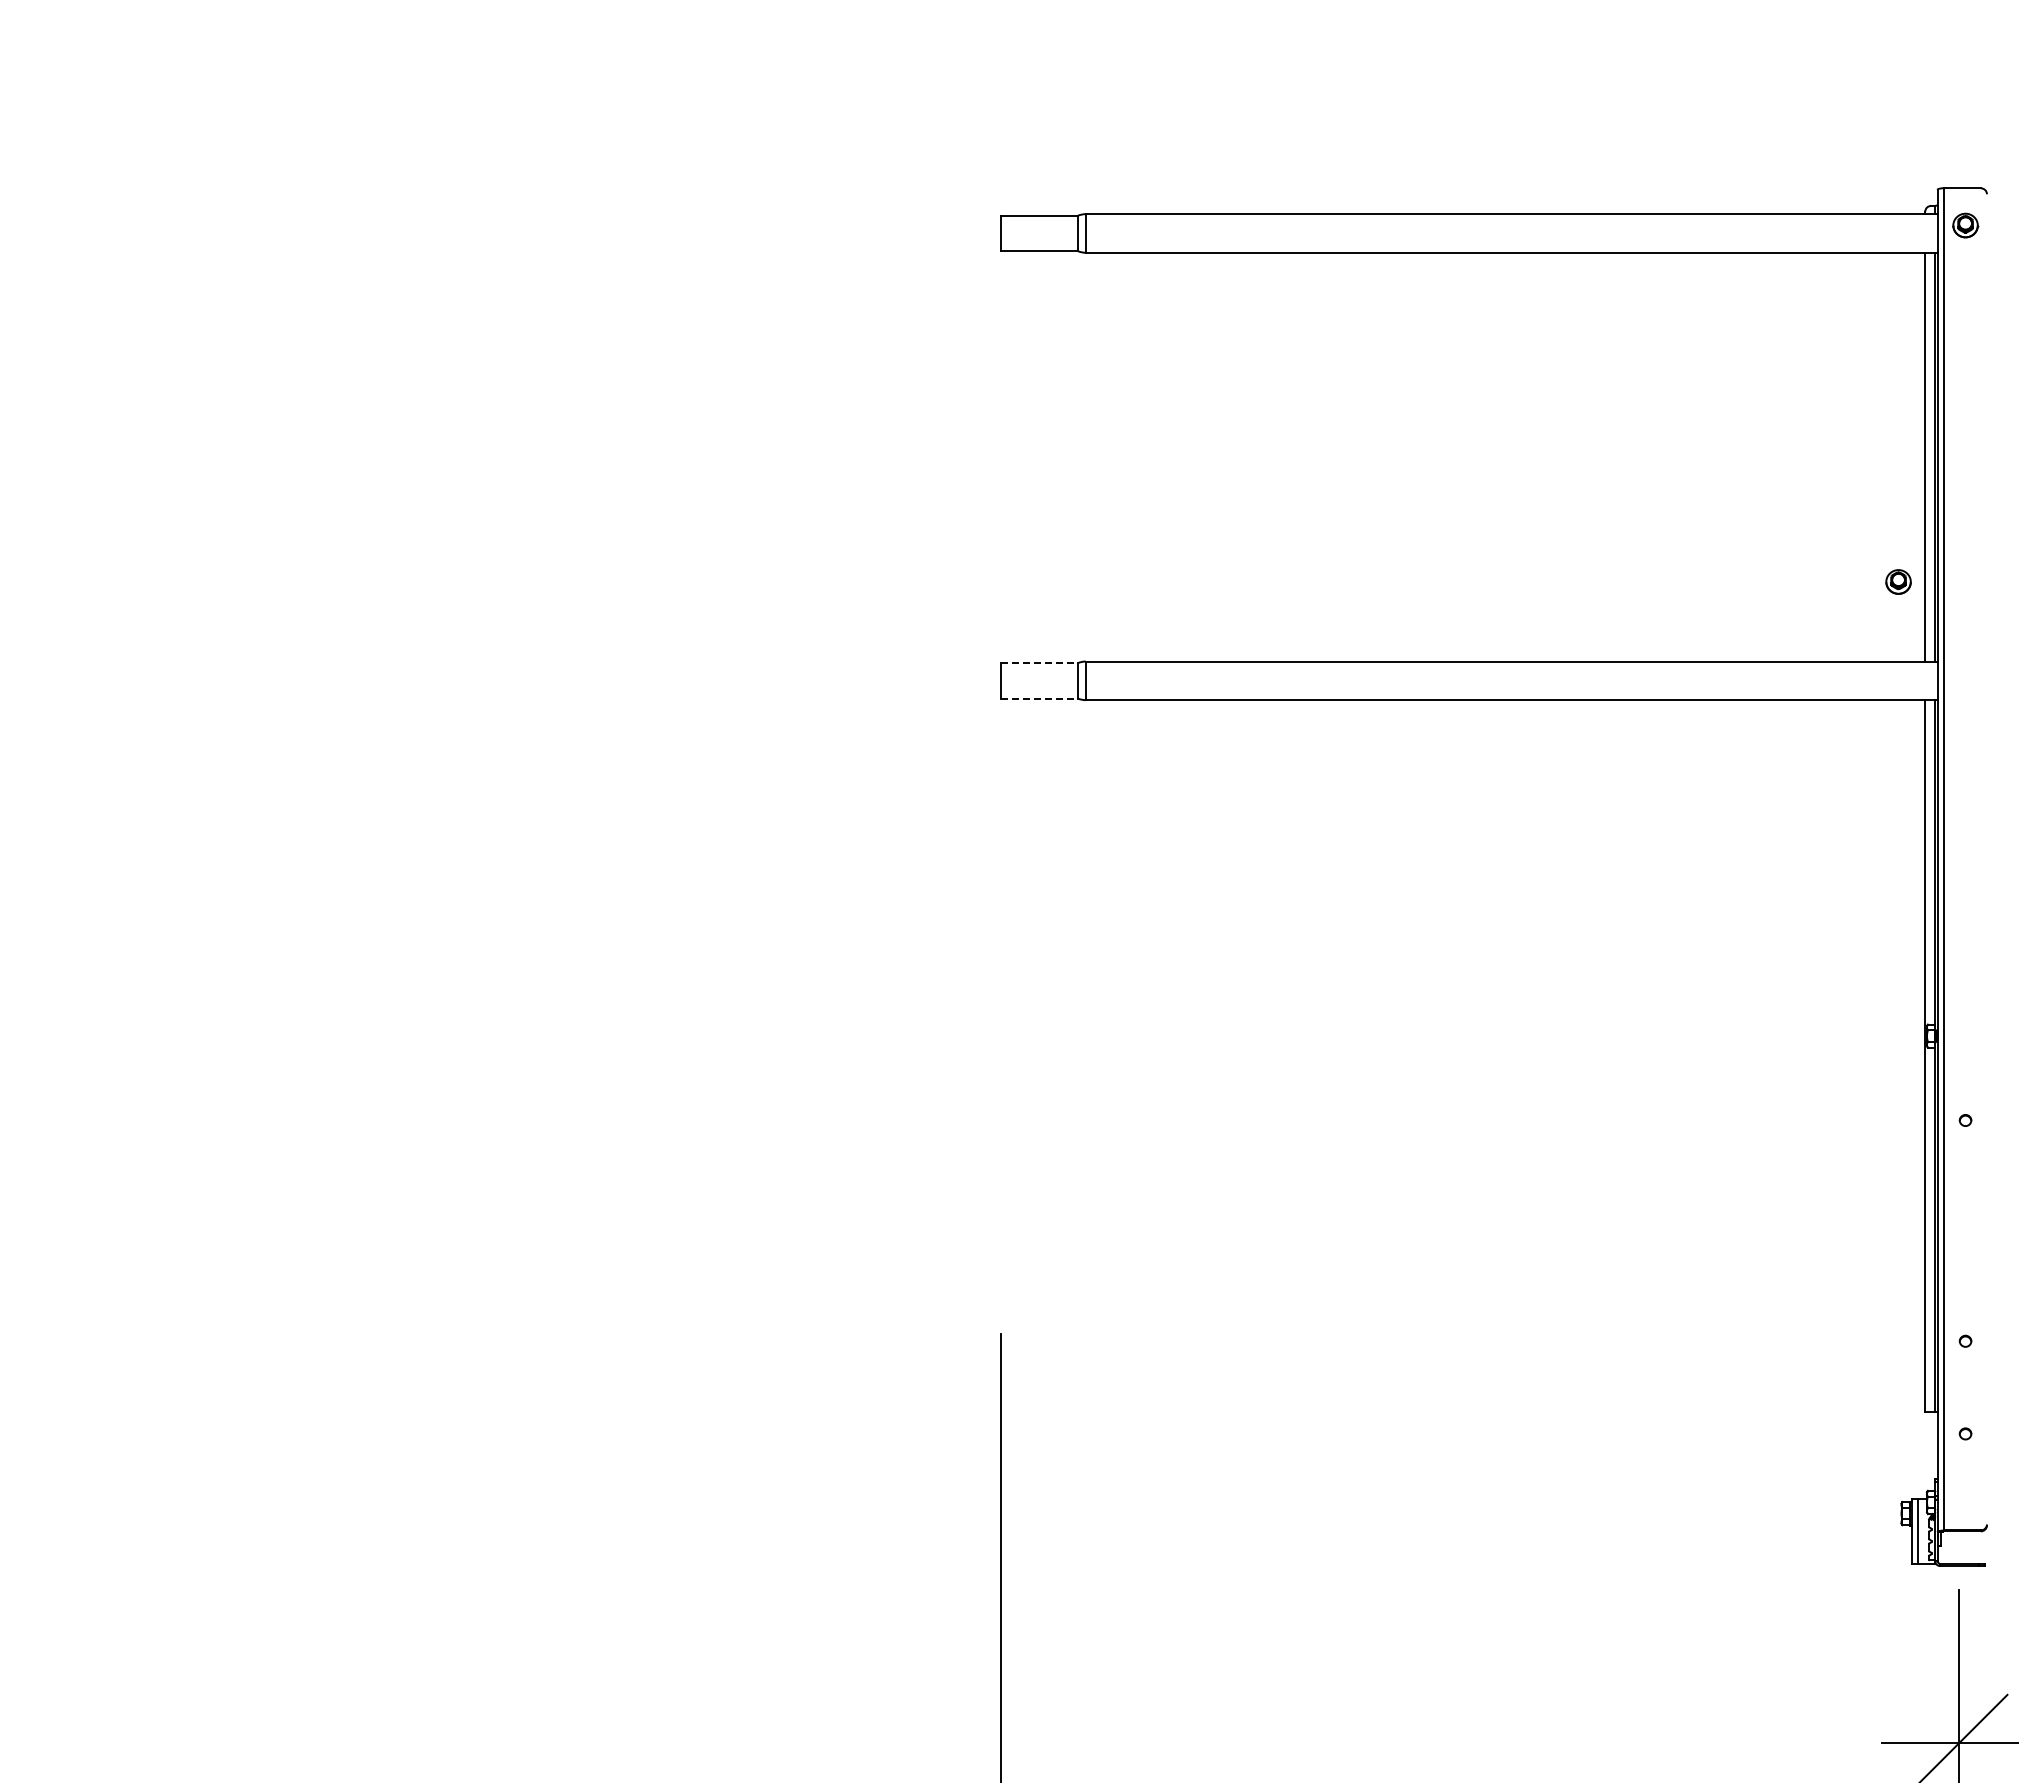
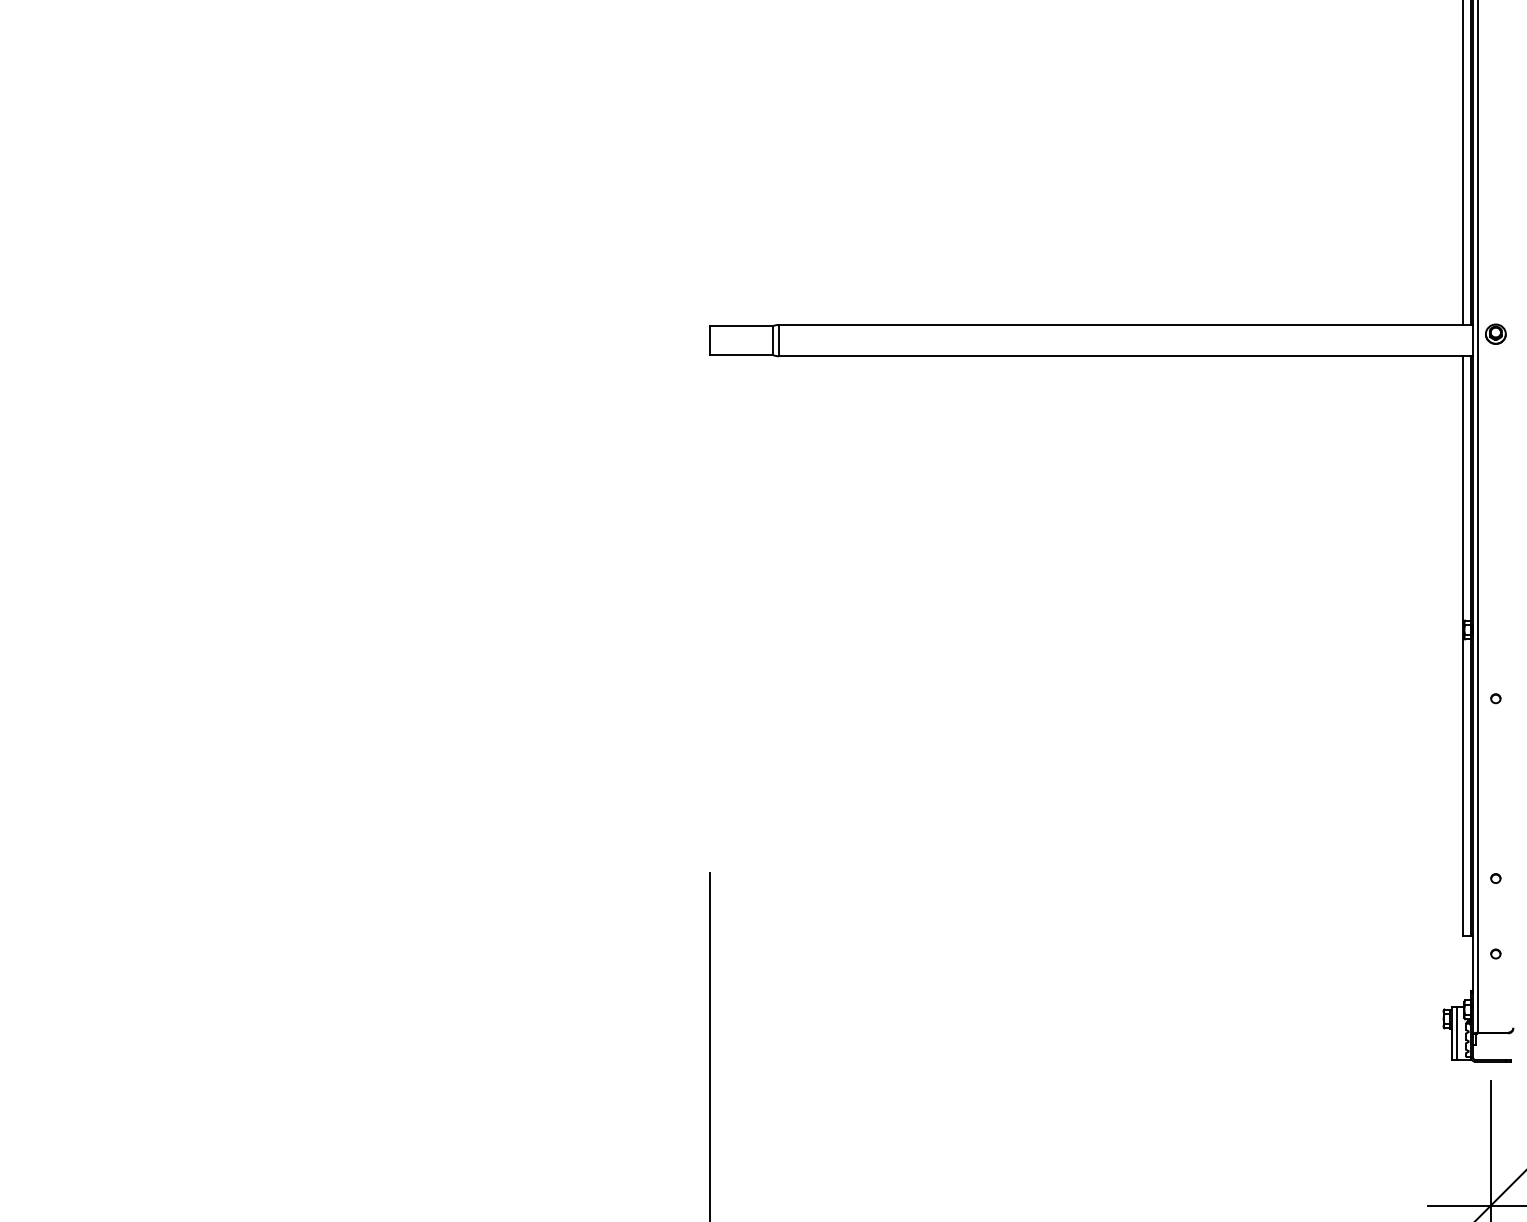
part: (1898, 581) -> (1495, 333), moved
line: (1039, 663) -> (741, 326), dashed -> solid
line: (1039, 698) -> (741, 354), dashed -> solid

